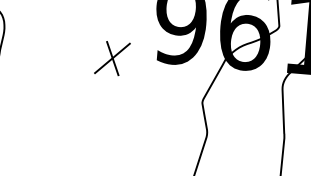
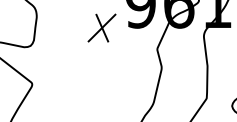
part: (111, 57) -> (101, 27), size x1.4

